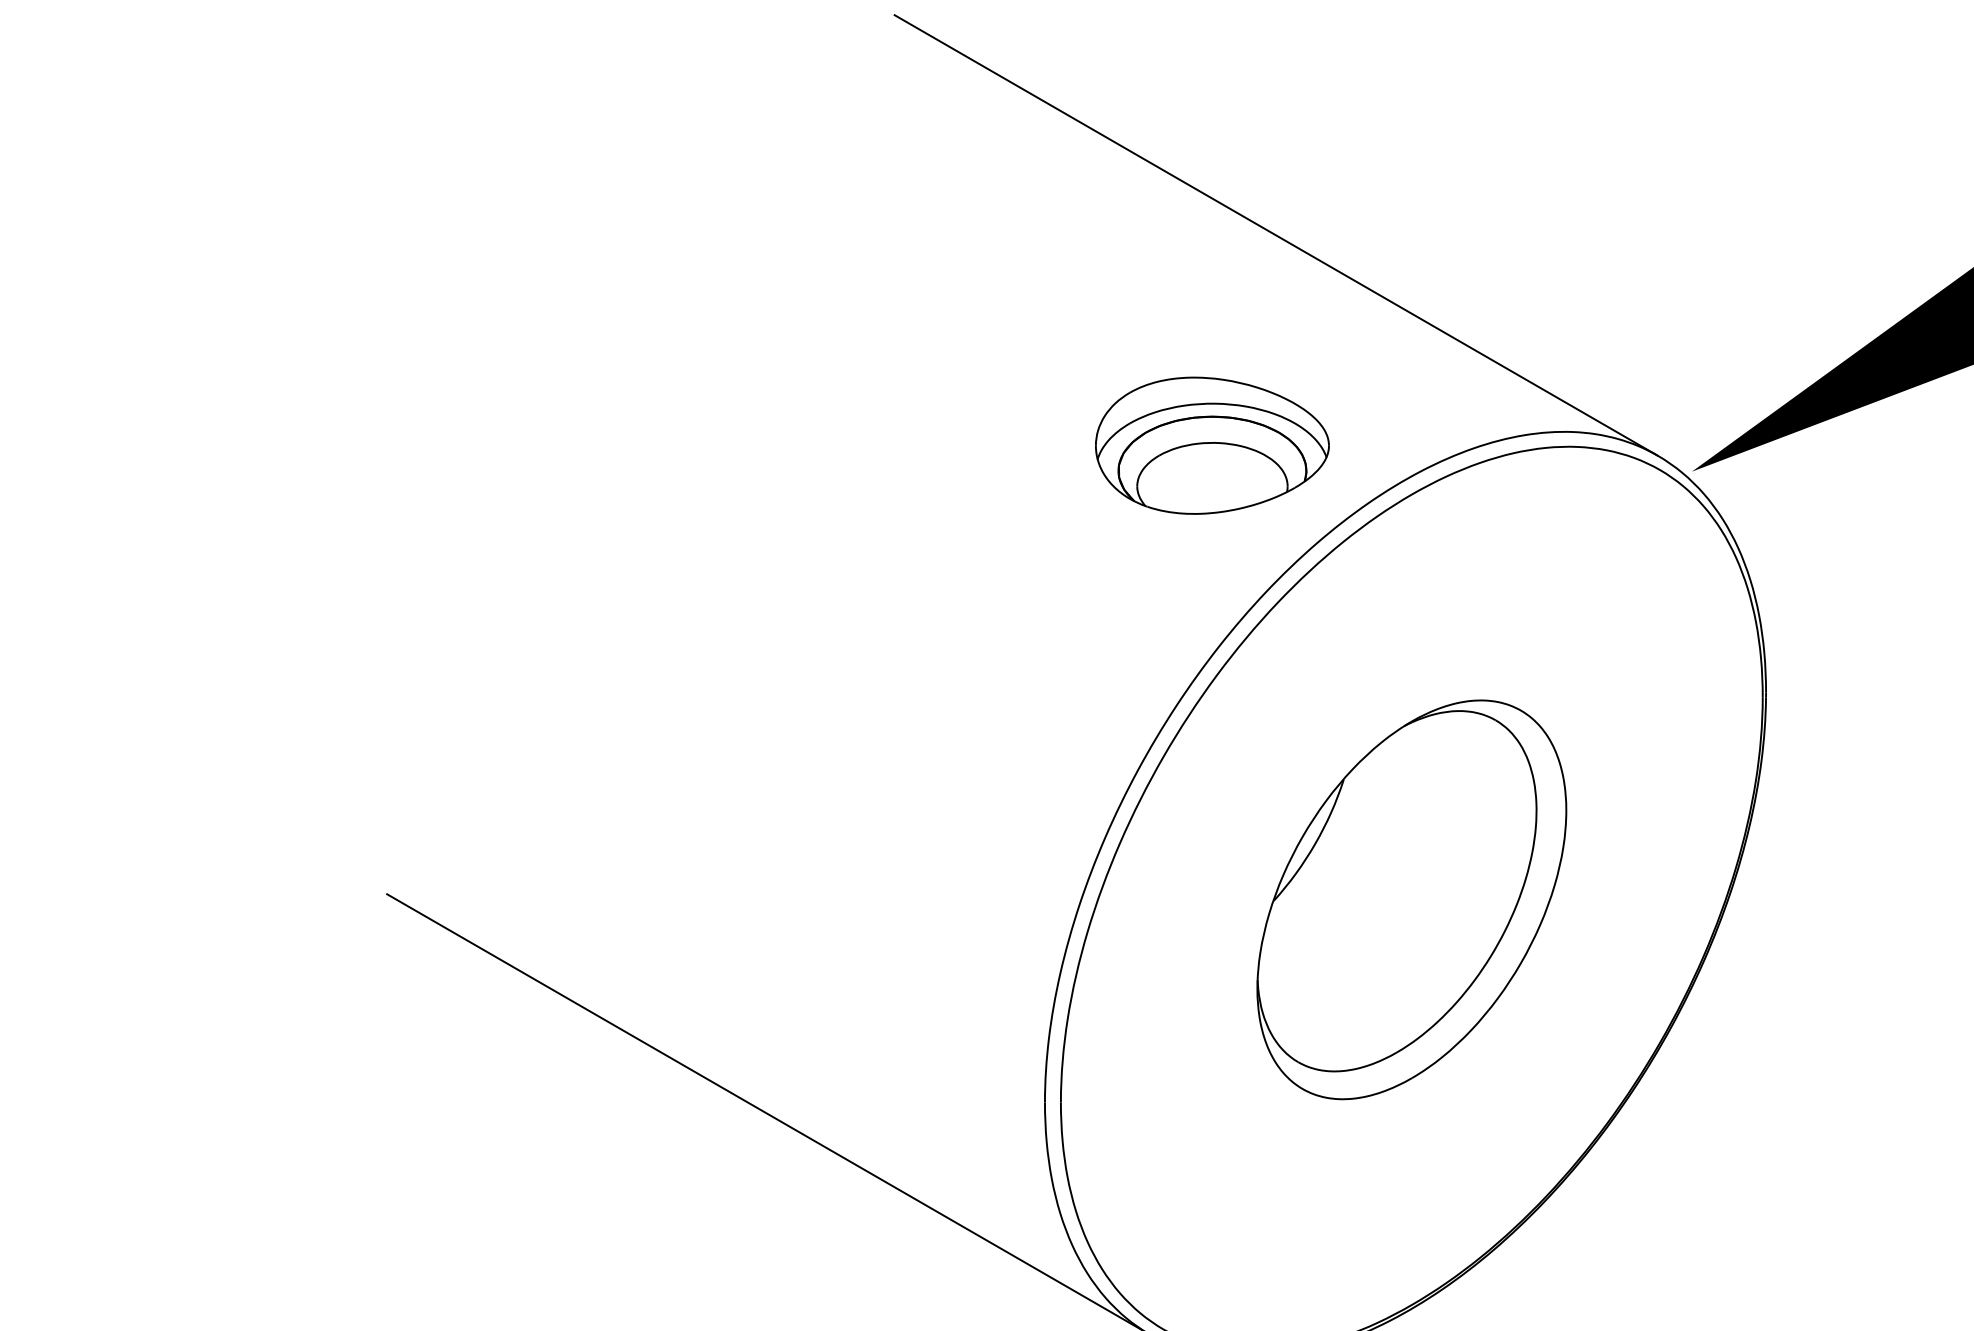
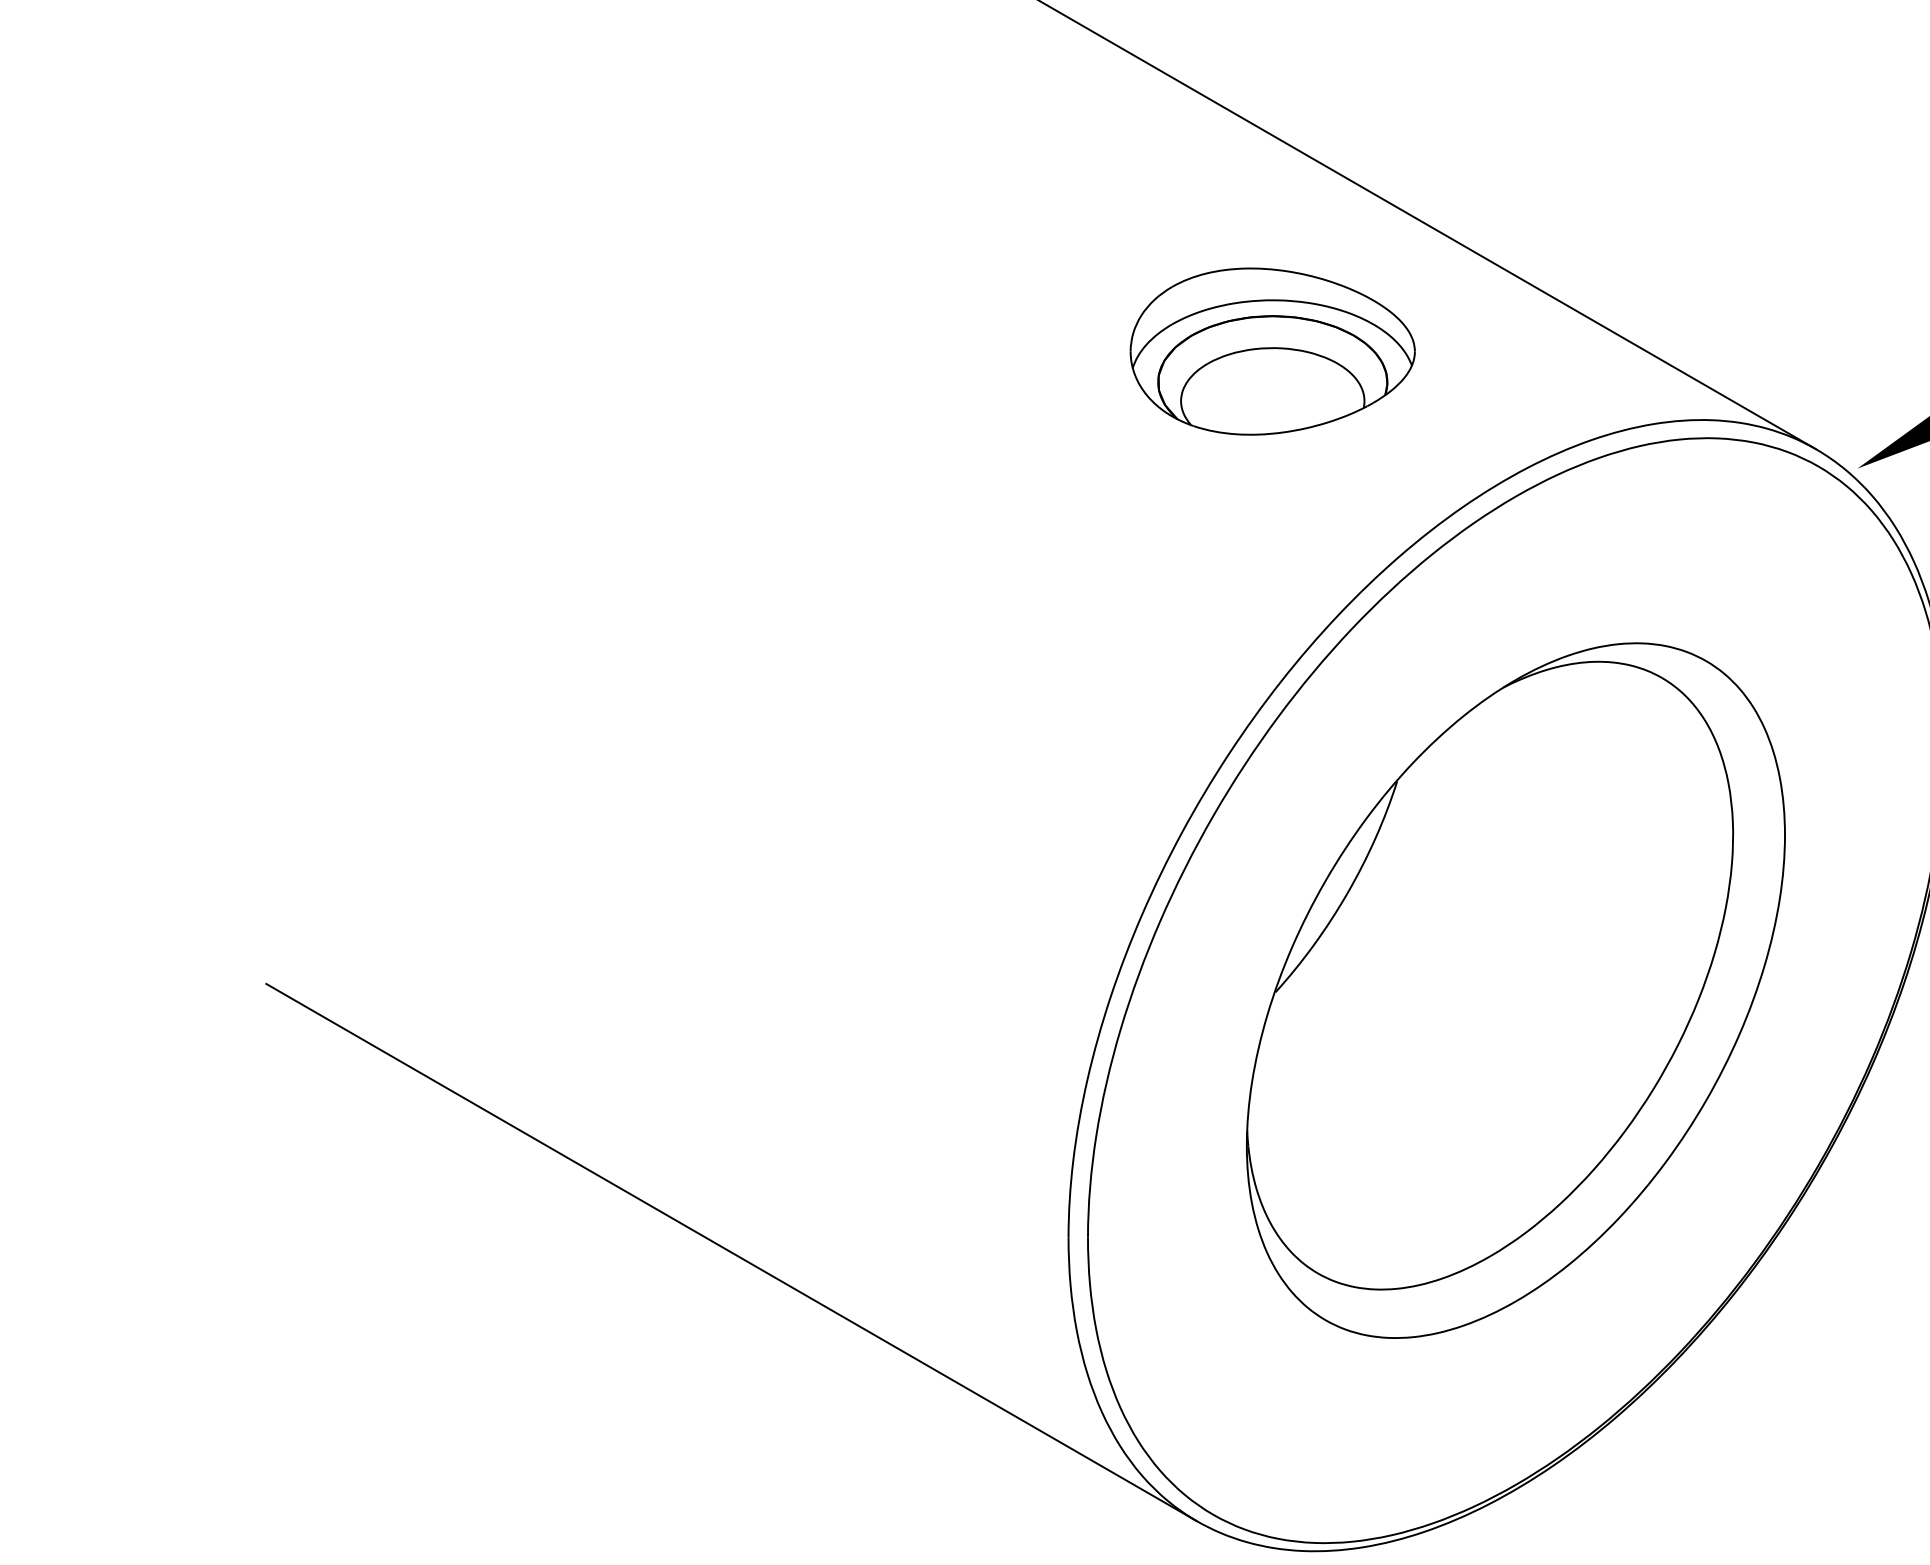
part: (1212, 445) -> (1272, 351), moved
part: (1411, 899) -> (1515, 990), size x1.43

